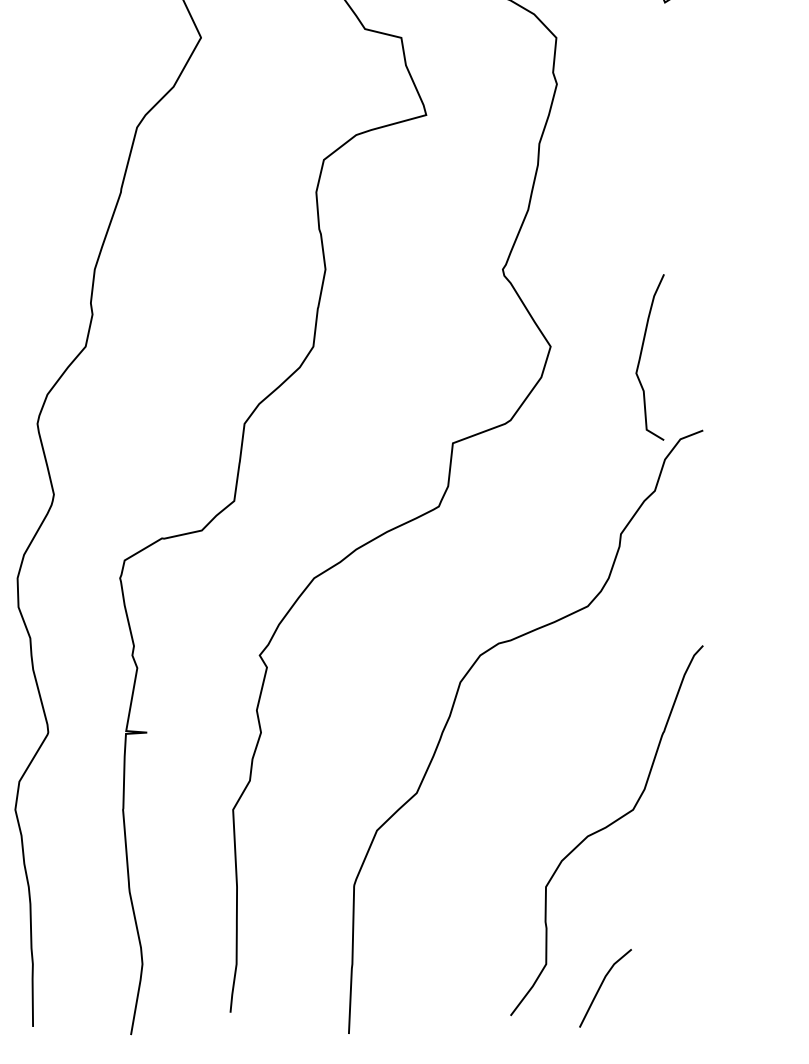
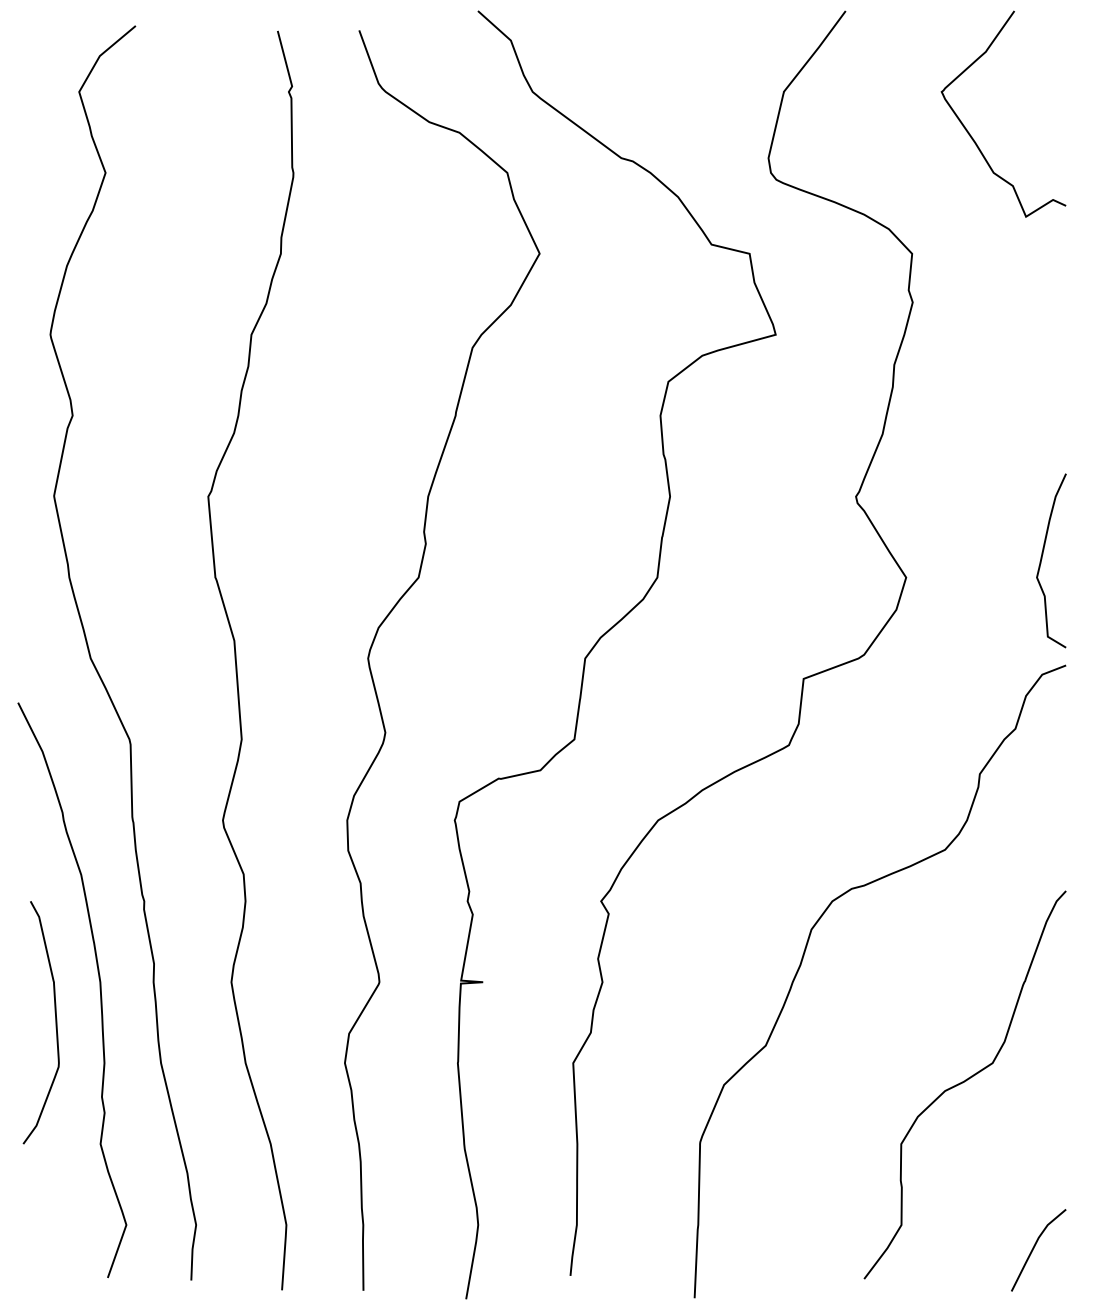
curve: (641, 356) -> (1042, 559), moved
line: (601, 986) -> (1034, 1248), moved

